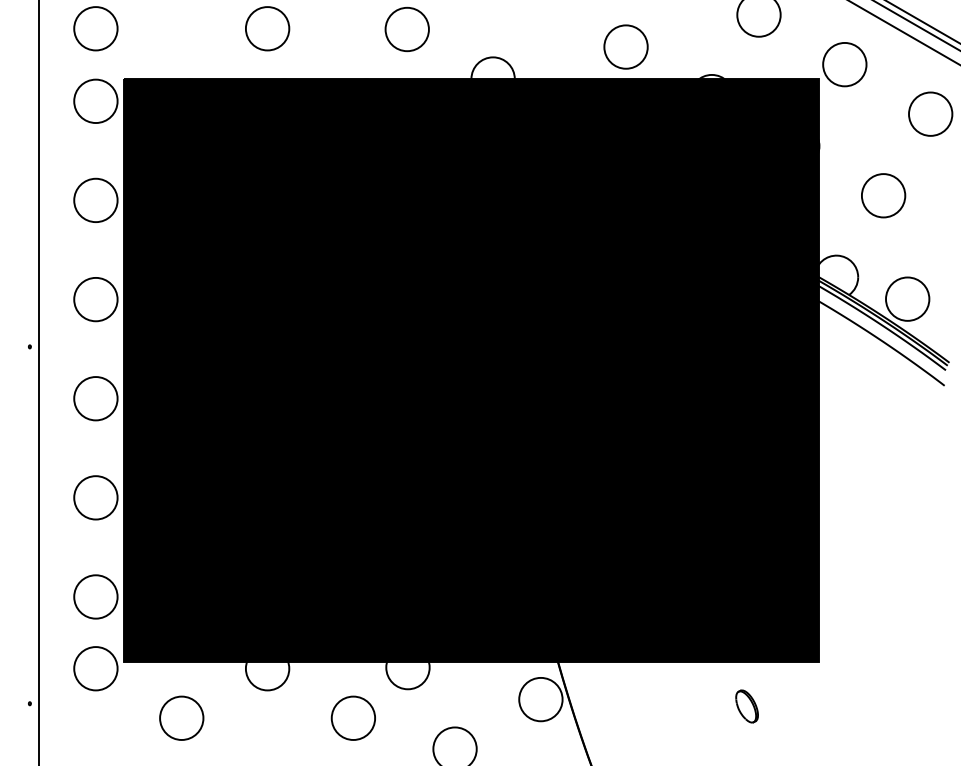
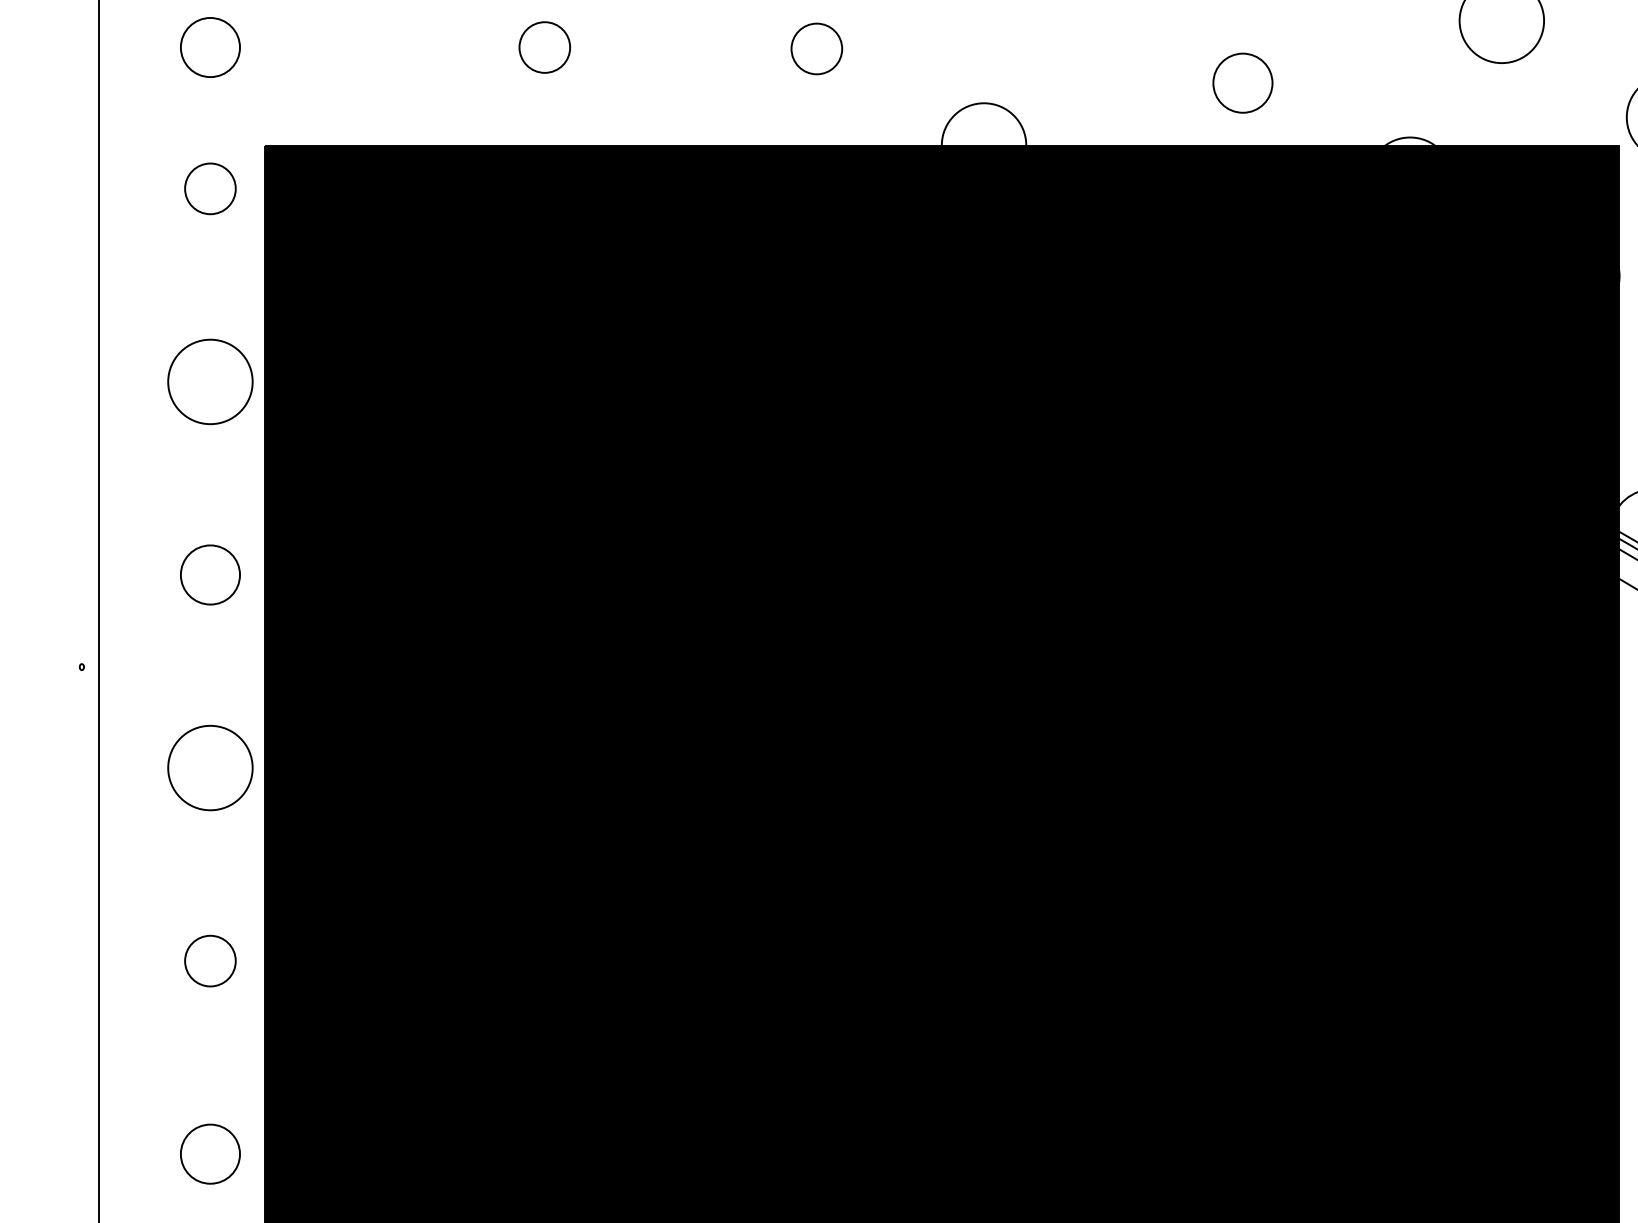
circle: (95, 28) -> (209, 47), size x0.7
circle: (267, 28) -> (544, 47), size x0.6
circle: (406, 29) -> (815, 48), size x0.6
circle: (625, 46) -> (1241, 82), size x0.7
circle: (95, 101) -> (209, 189), size x0.6
circle: (95, 299) -> (209, 574), size x0.7
circle: (95, 497) -> (209, 960), size x0.6
circle: (95, 596) -> (209, 1153), size x0.7

